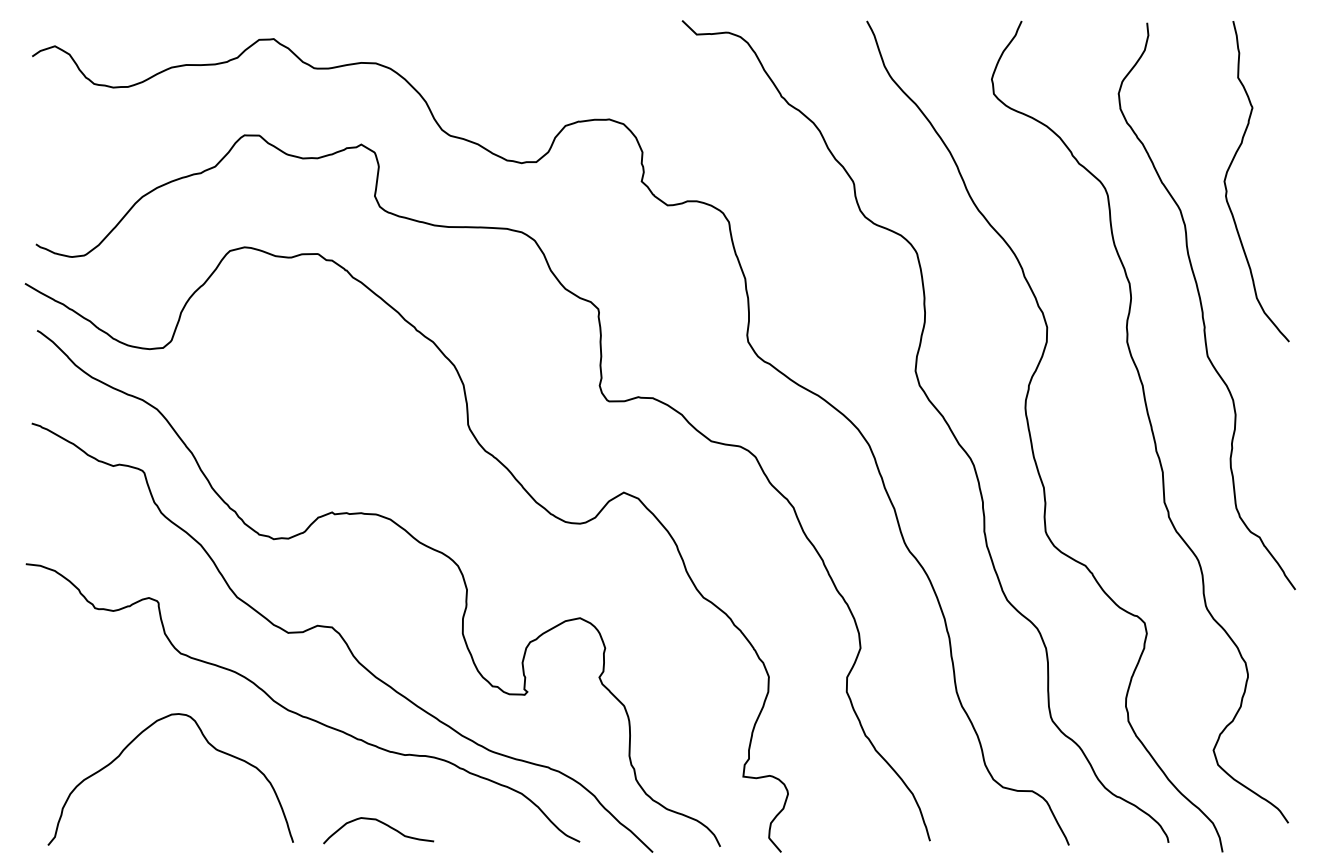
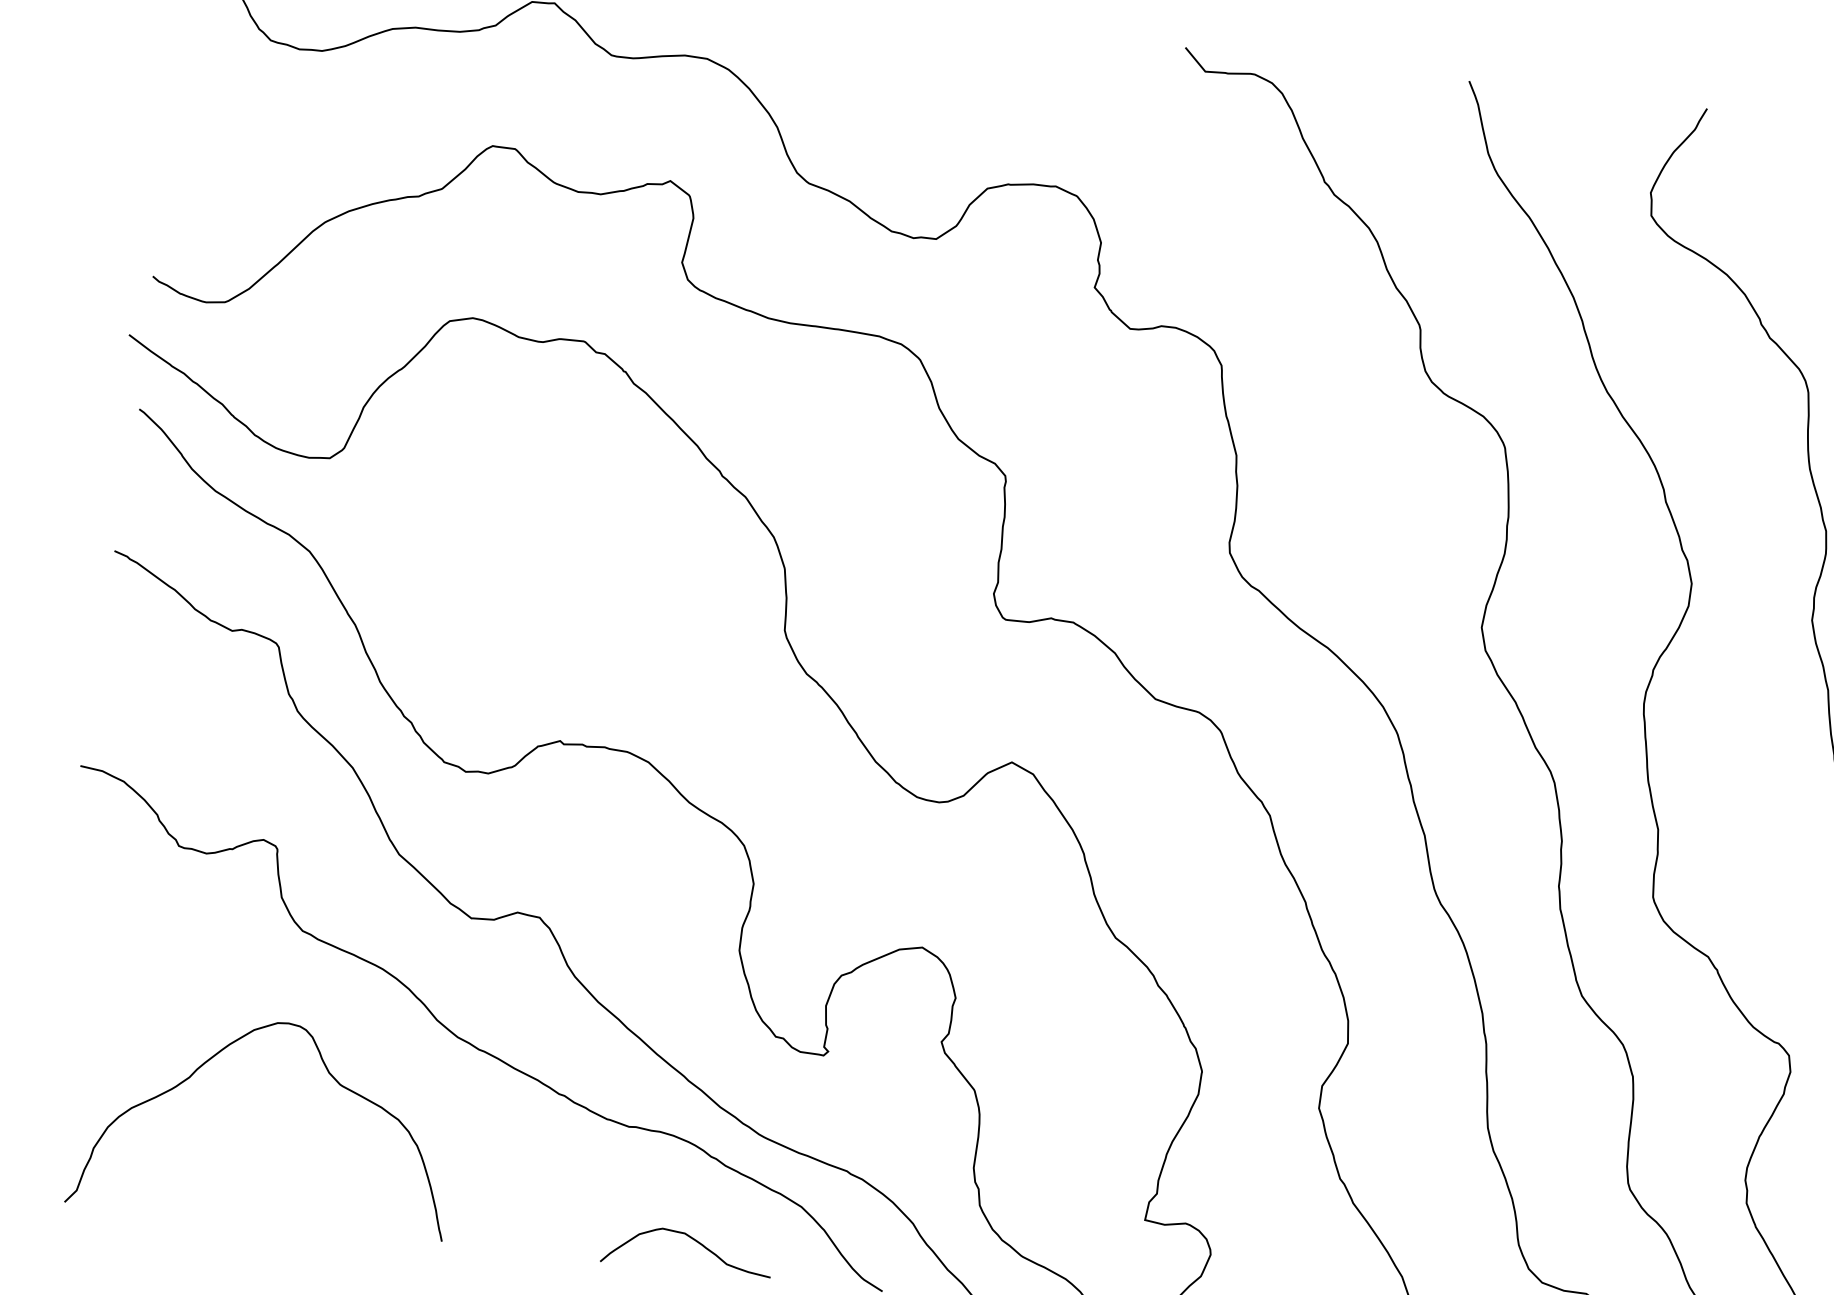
curve: (381, 823) -> (692, 1240), moved

